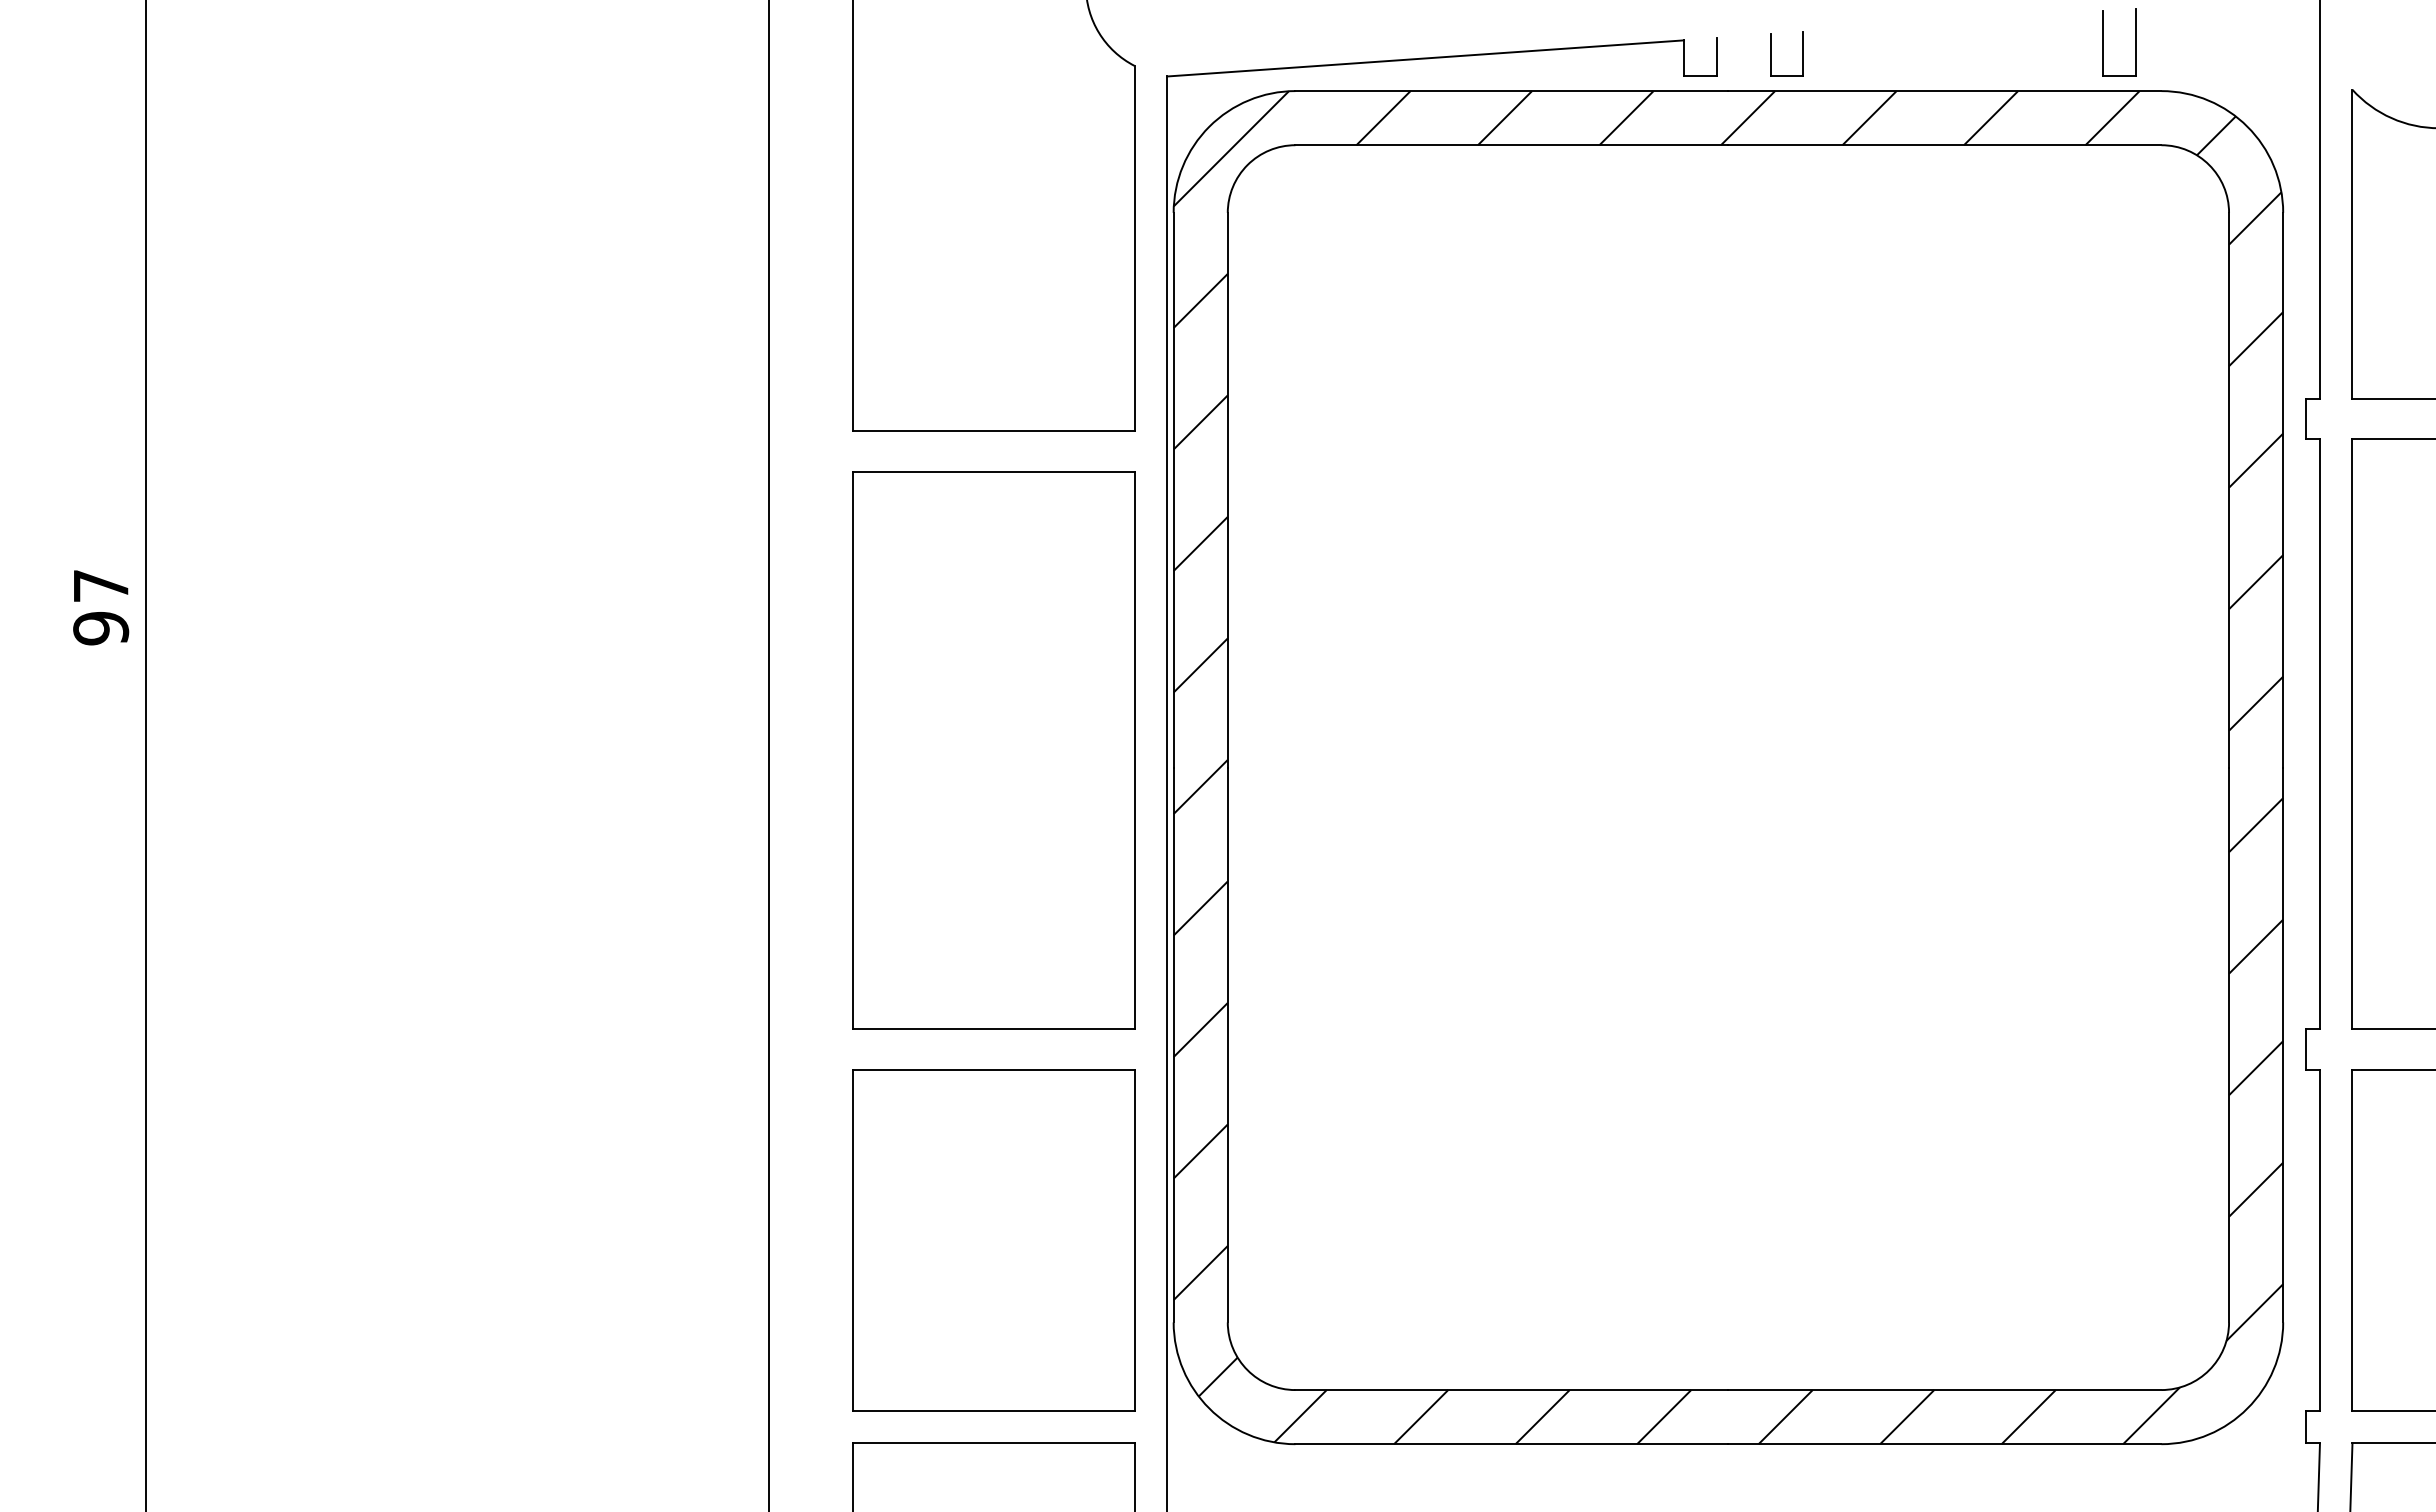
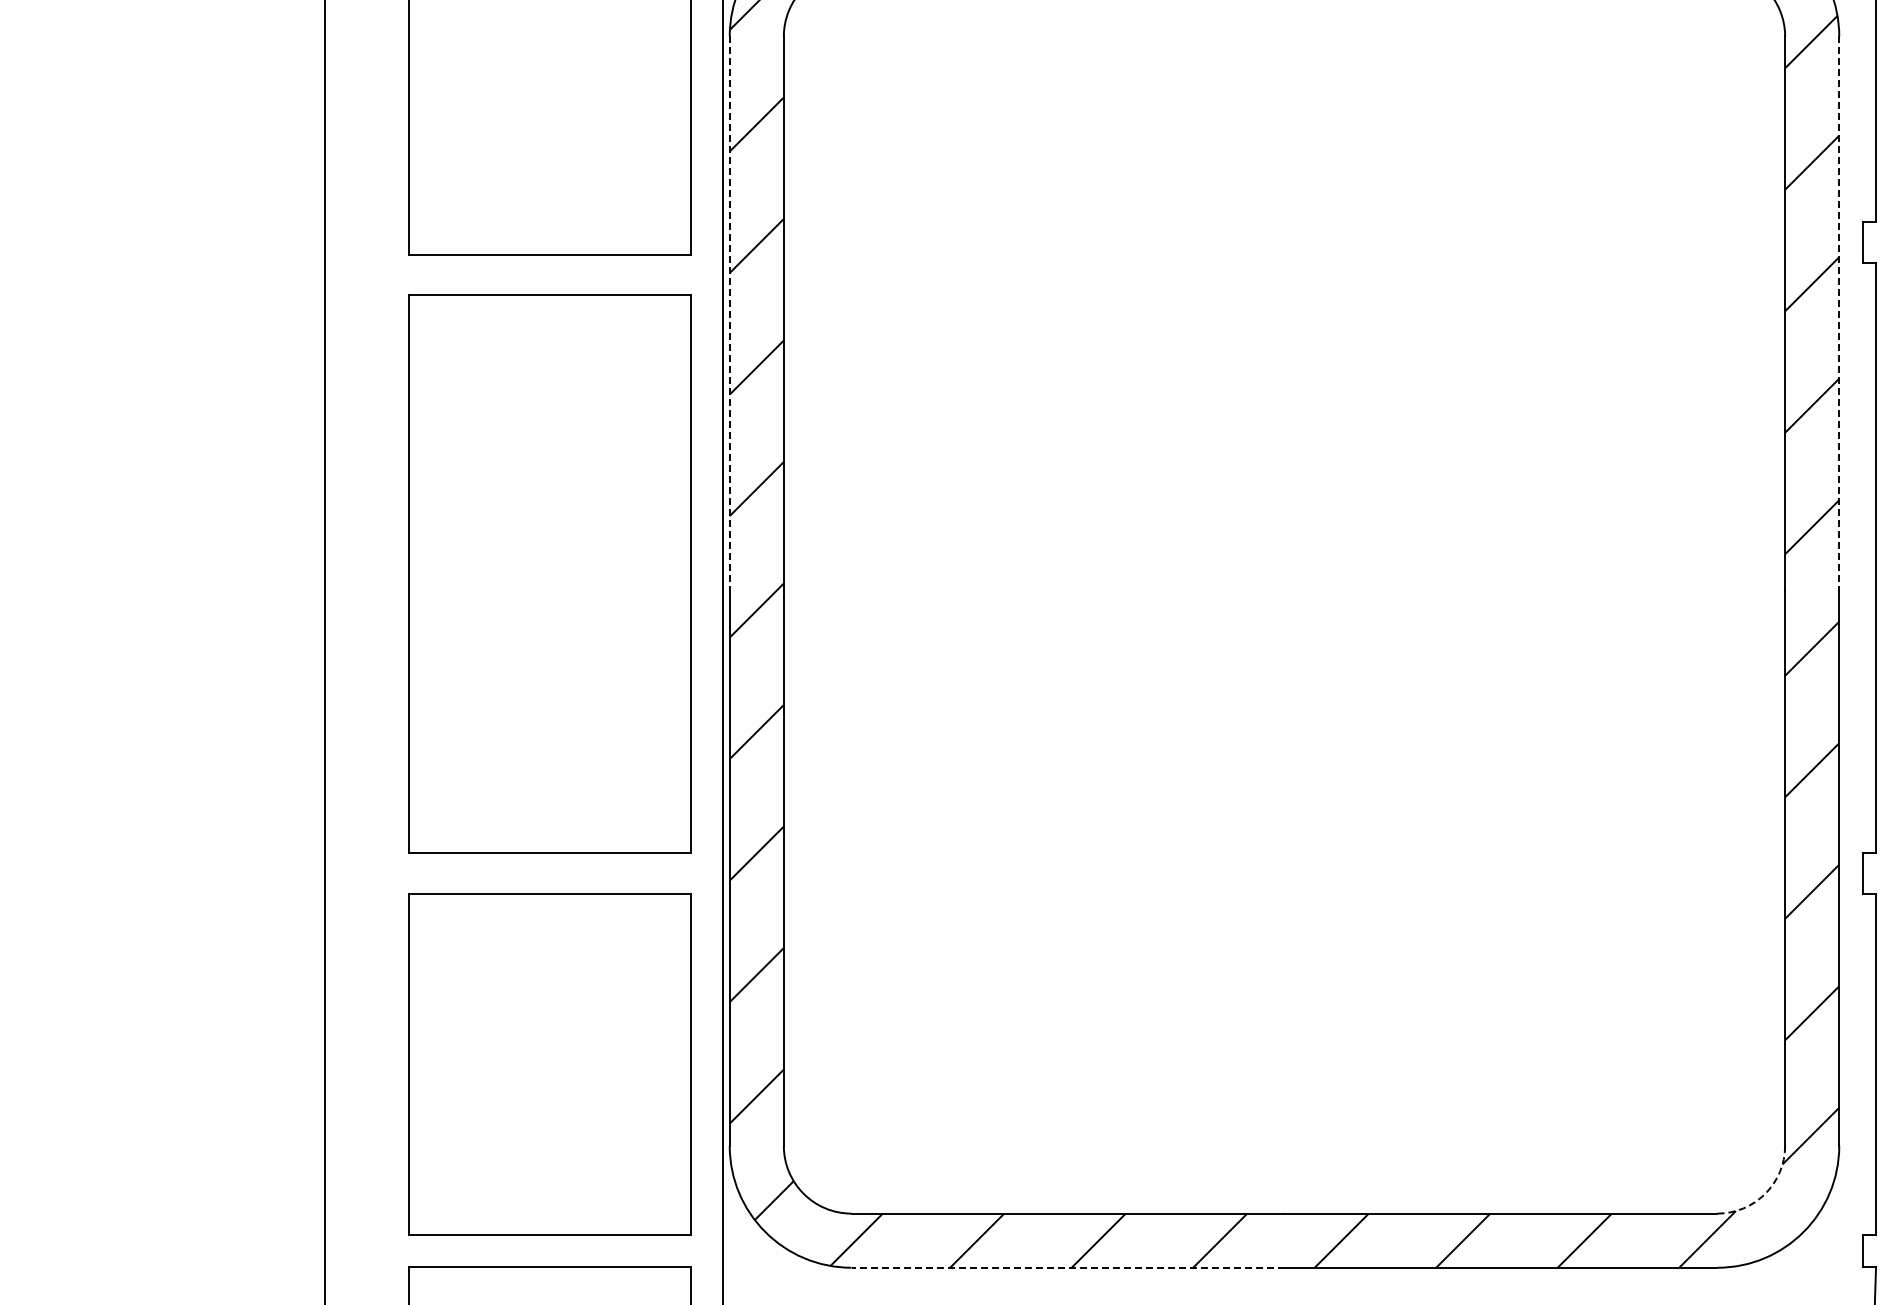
line: (1173, 490) -> (729, 314), solid -> dashed
line: (2283, 490) -> (1839, 314), solid -> dashed
arc: (2209, 1370) -> (1765, 1194), solid -> dashed
line: (1511, 1444) -> (1067, 1268), solid -> dashed

